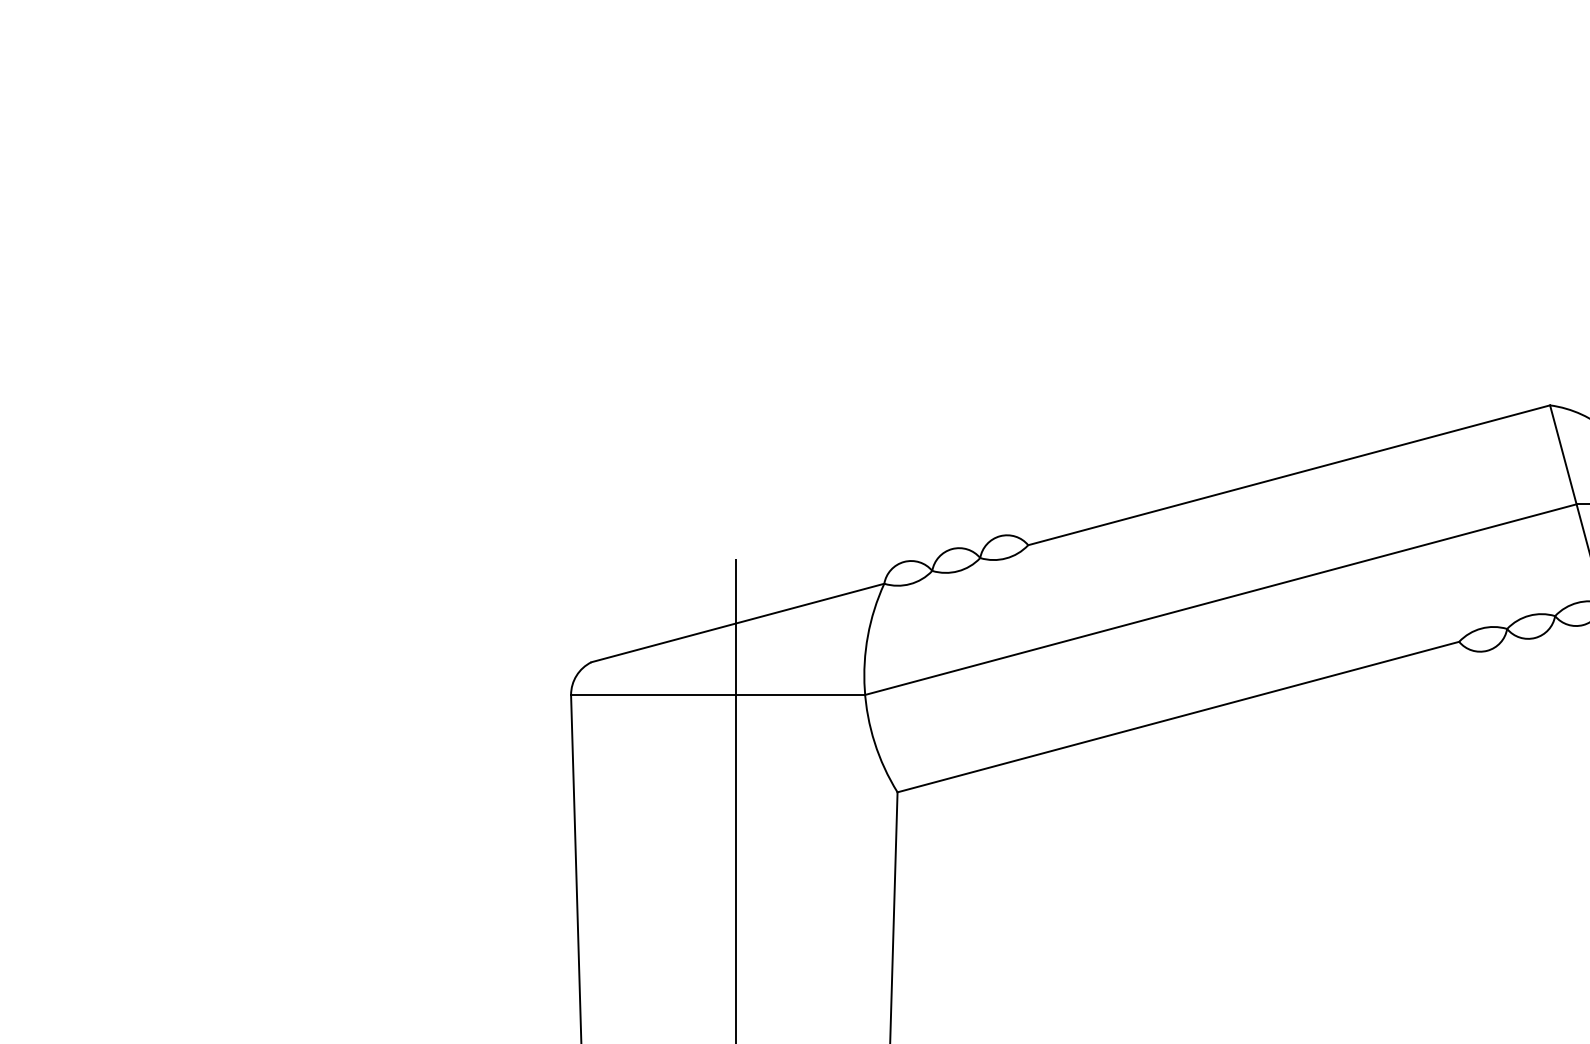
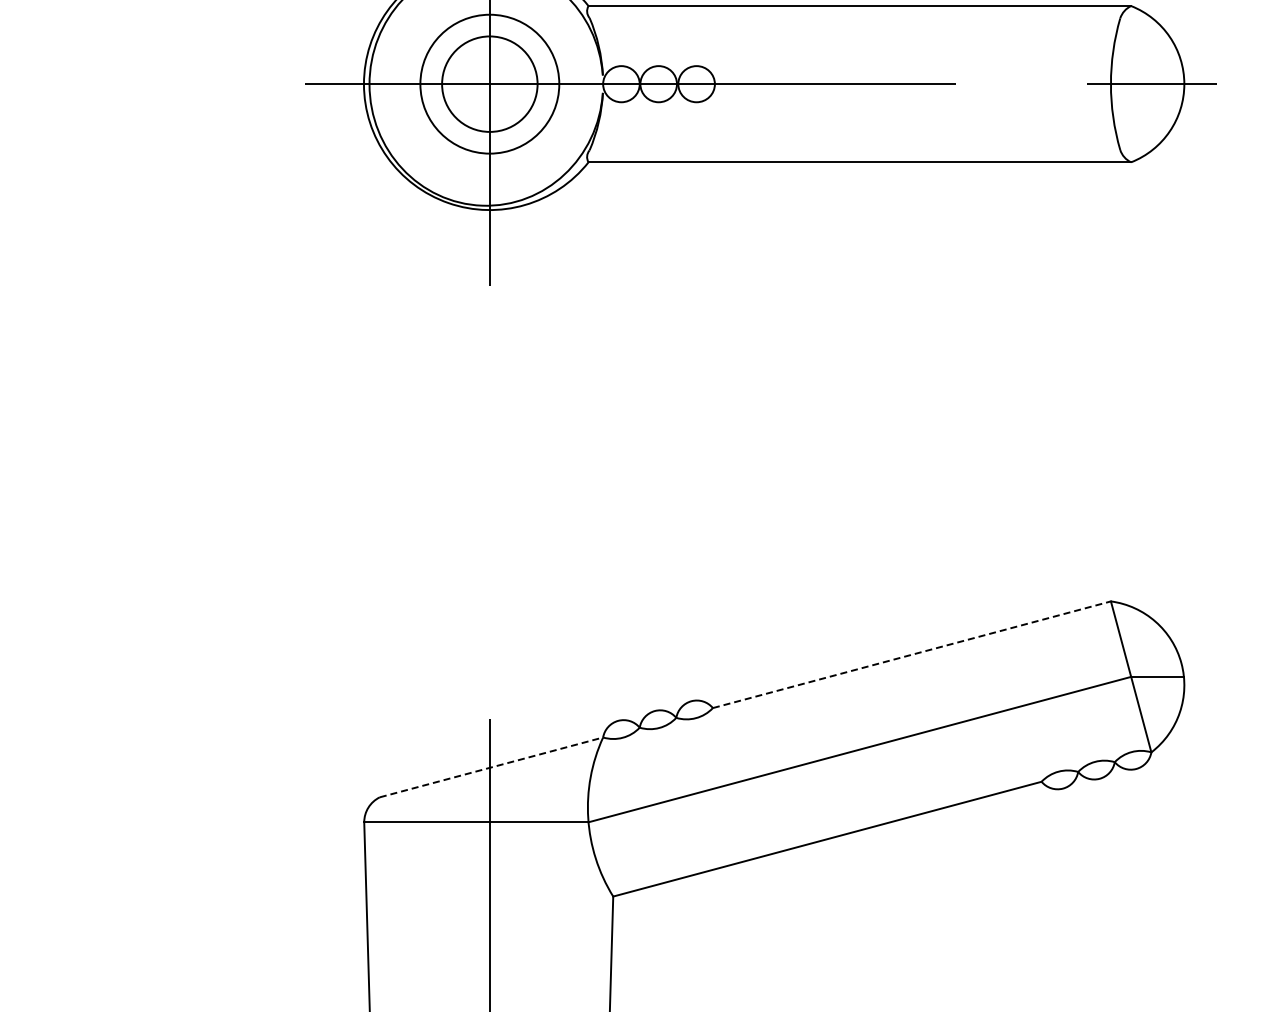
line: (1289, 474) -> (912, 654), solid -> dashed
line: (737, 623) -> (491, 767), solid -> dashed

